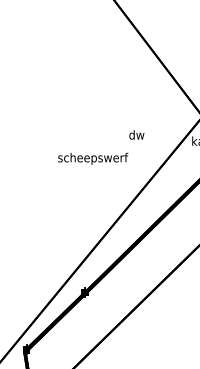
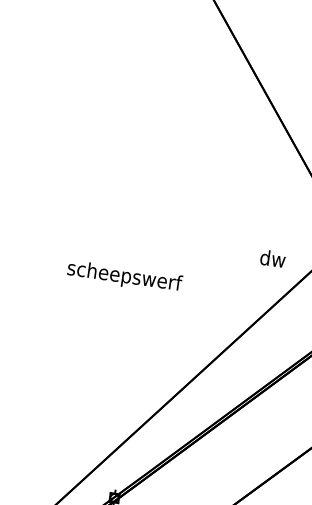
text: (136, 134) -> (272, 257), moved
text: (93, 158) -> (125, 276), moved

